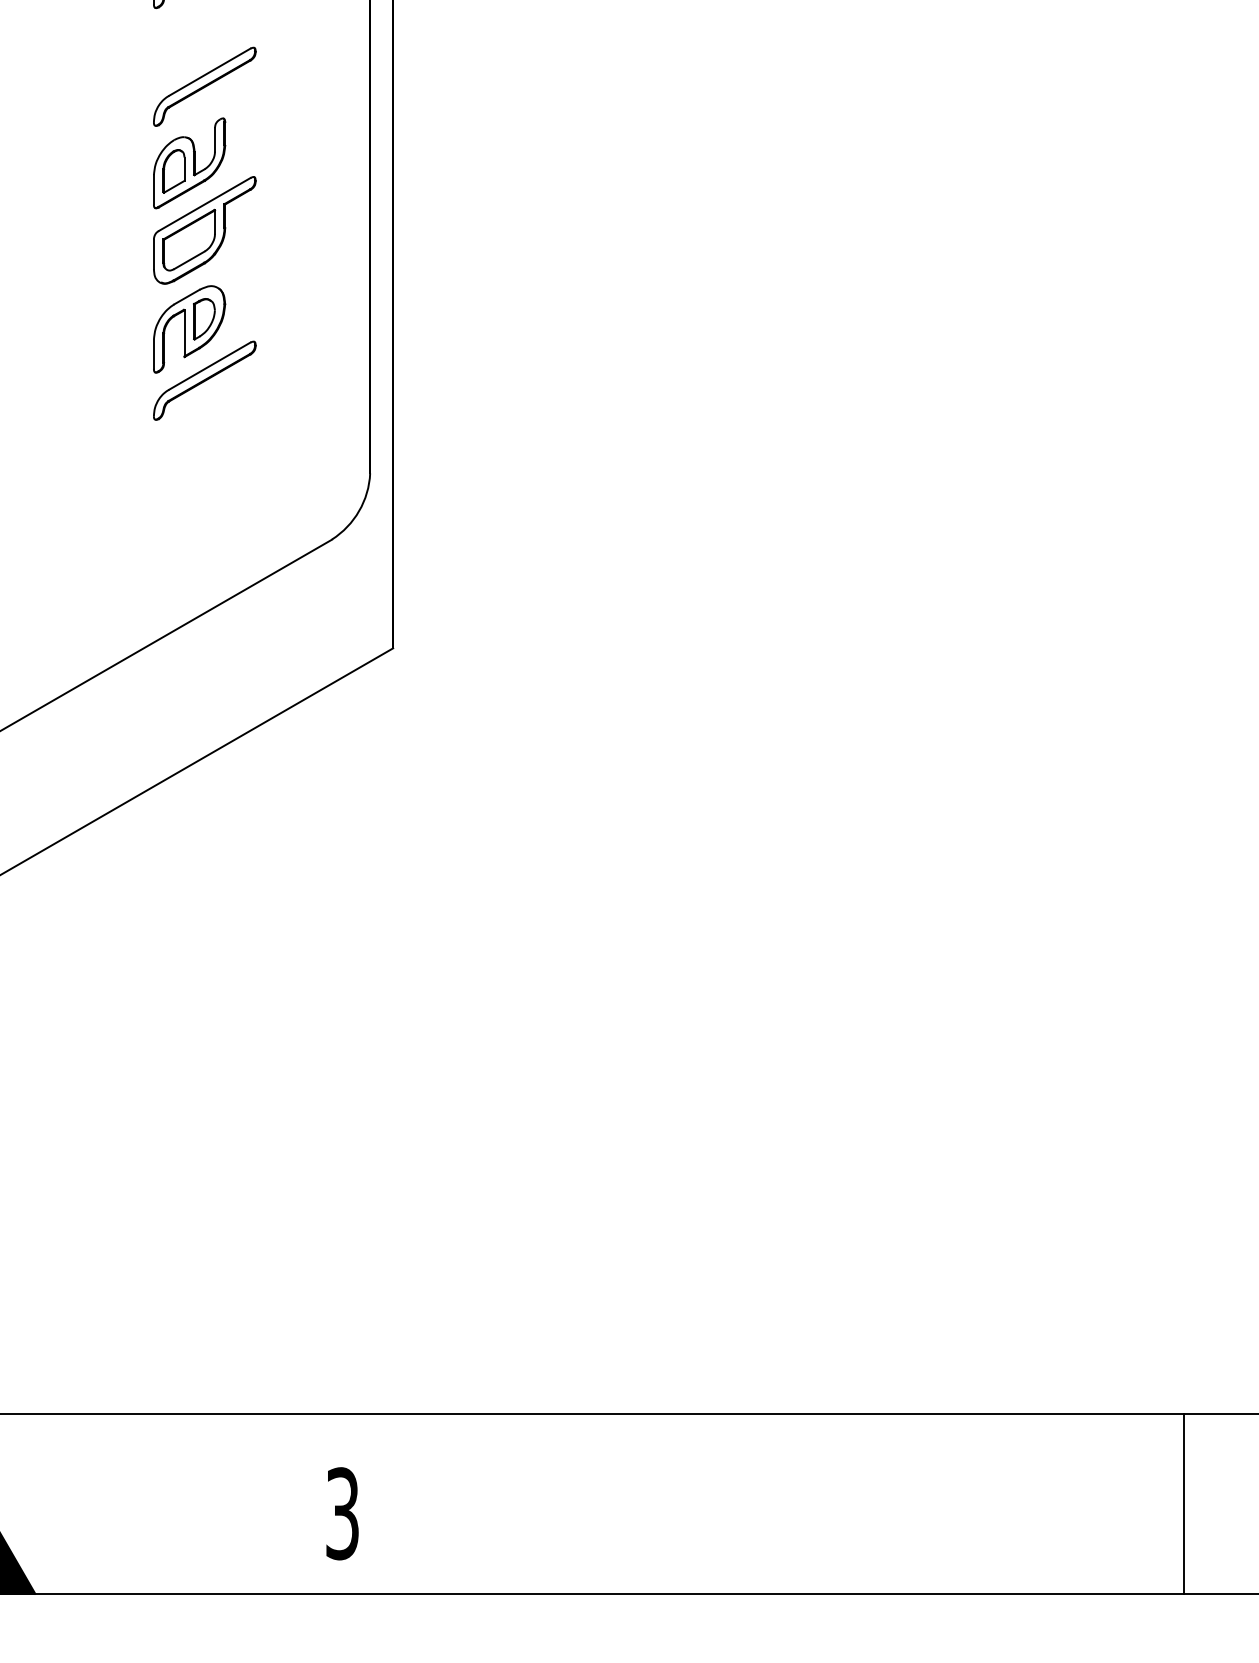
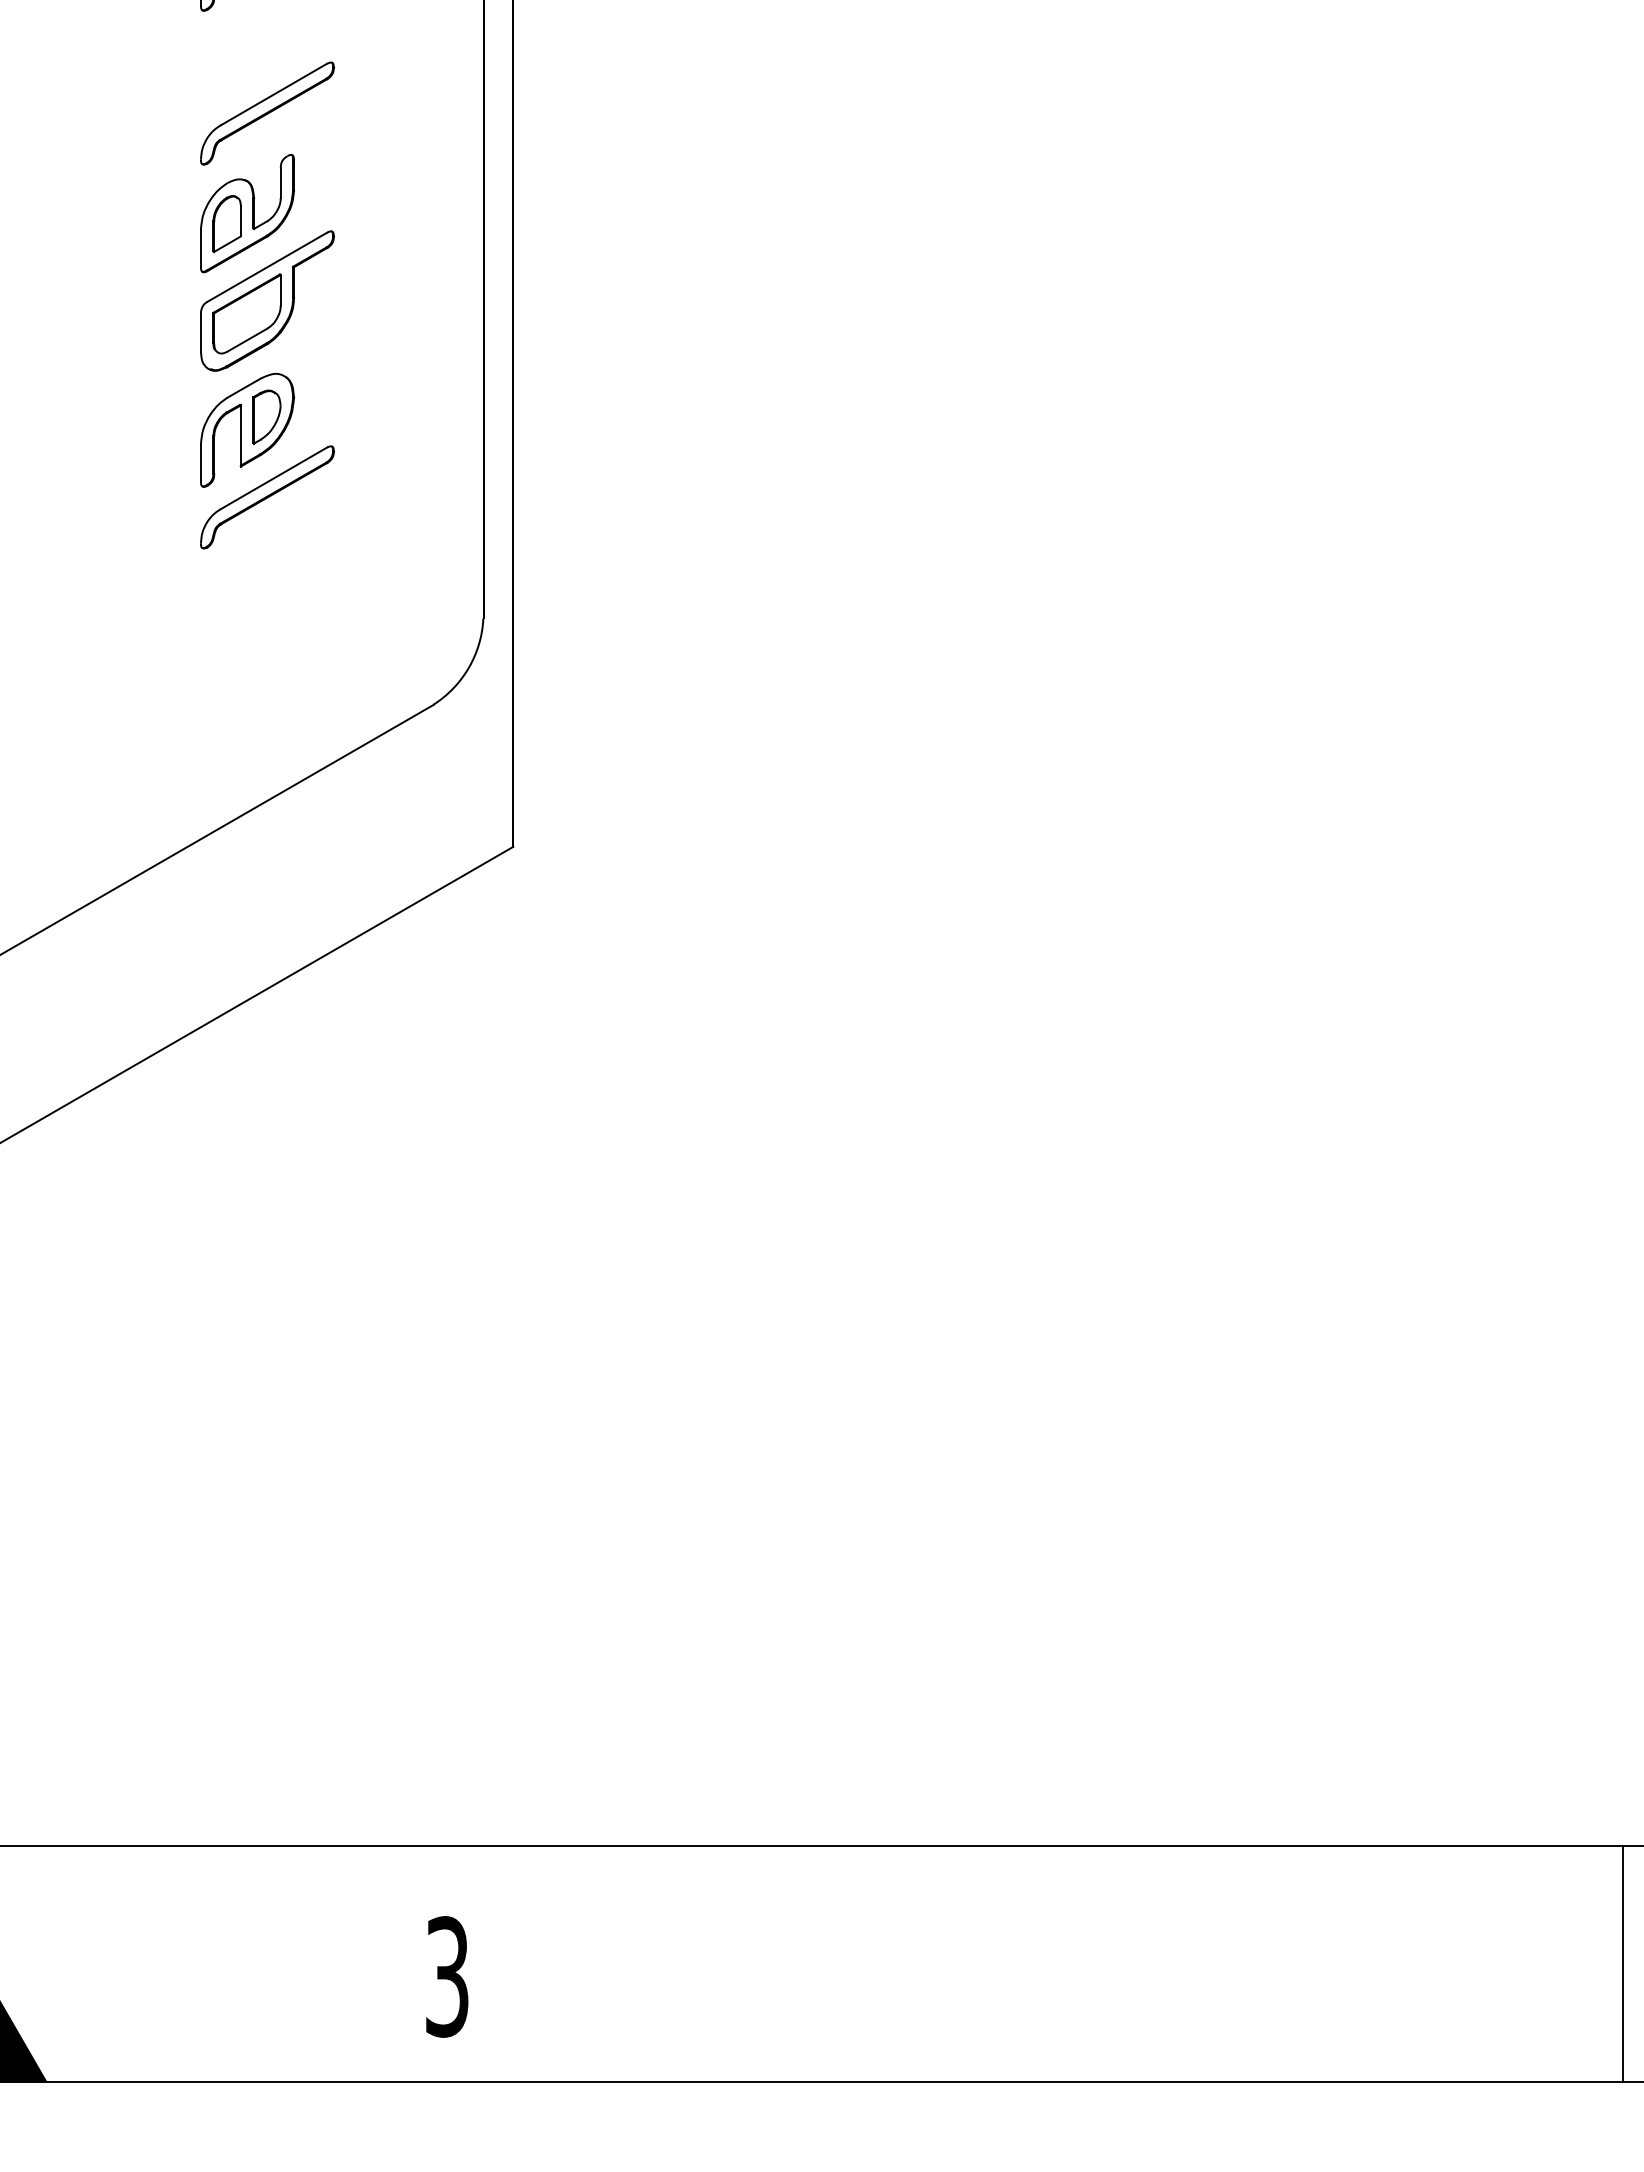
line: (1183, 1503) -> (1623, 1963), moved

